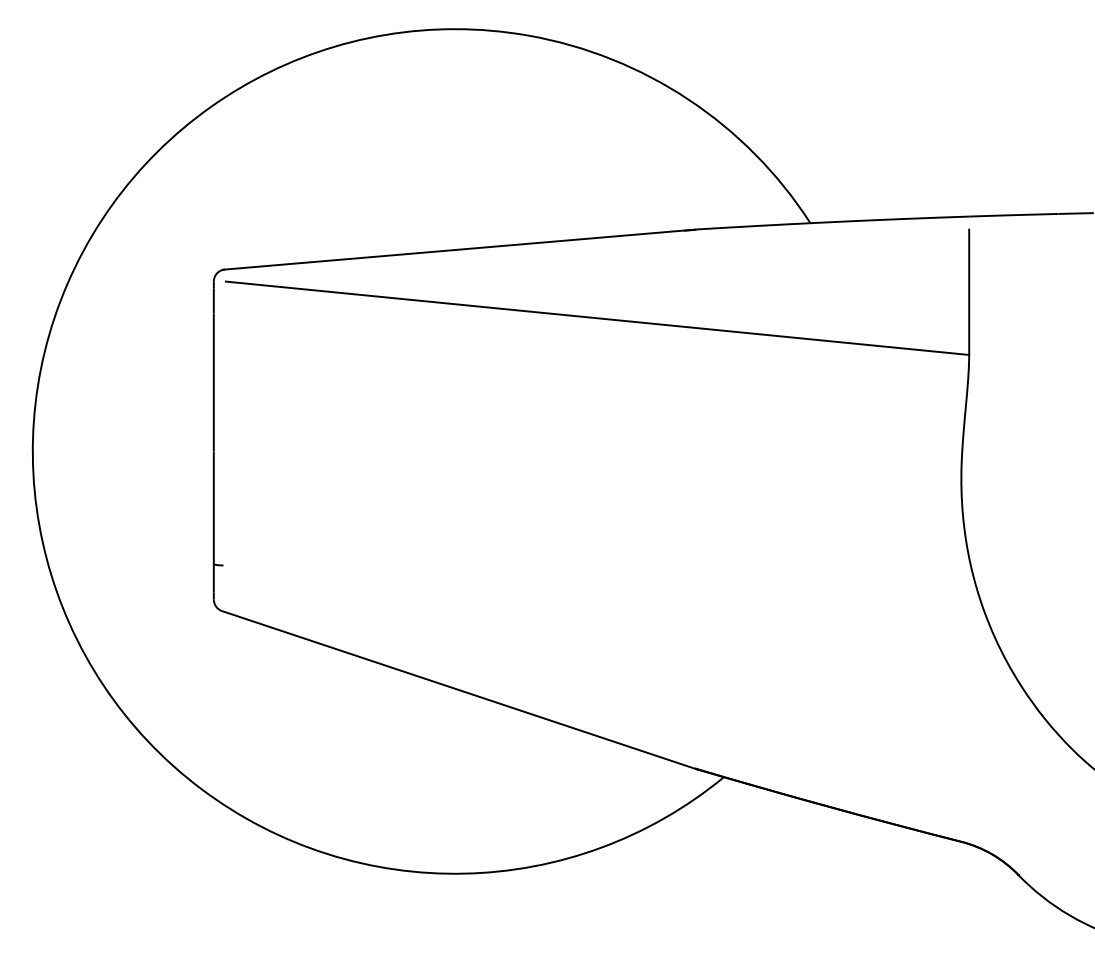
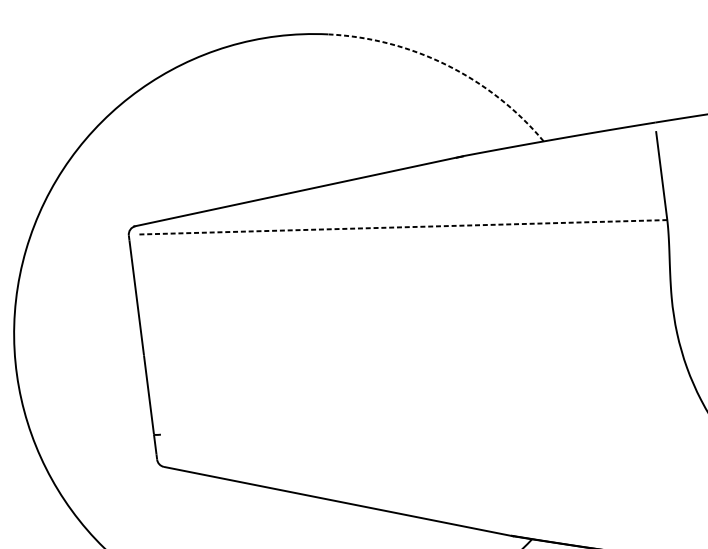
arc: (688, 99) -> (446, 65), solid -> dashed
line: (597, 318) -> (402, 227), solid -> dashed

